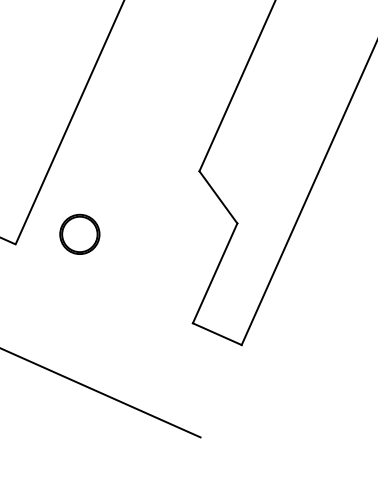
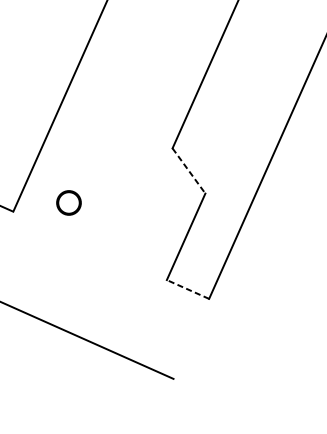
line: (218, 197) -> (189, 171), solid -> dashed
part: (79, 233) -> (68, 202), size x0.7
line: (217, 334) -> (188, 289), solid -> dashed

